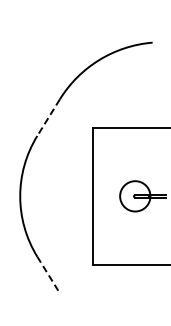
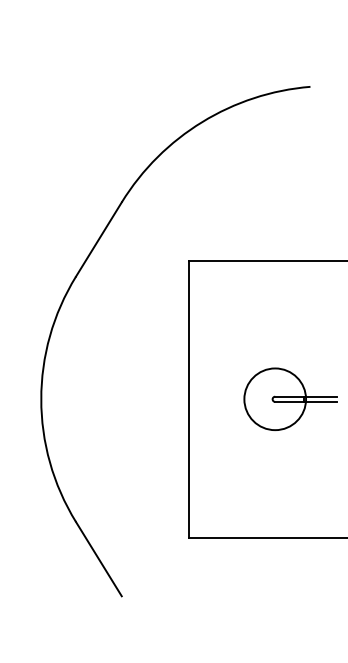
line: (48, 118) -> (98, 241), dashed -> solid
line: (48, 275) -> (98, 560), dashed -> solid

